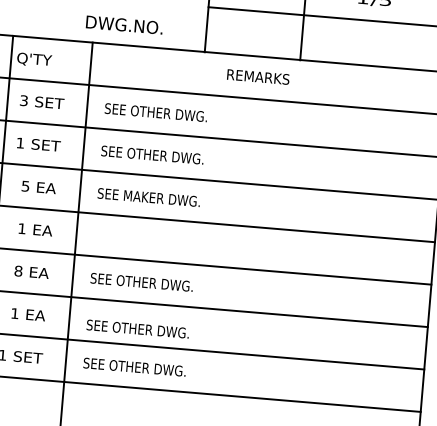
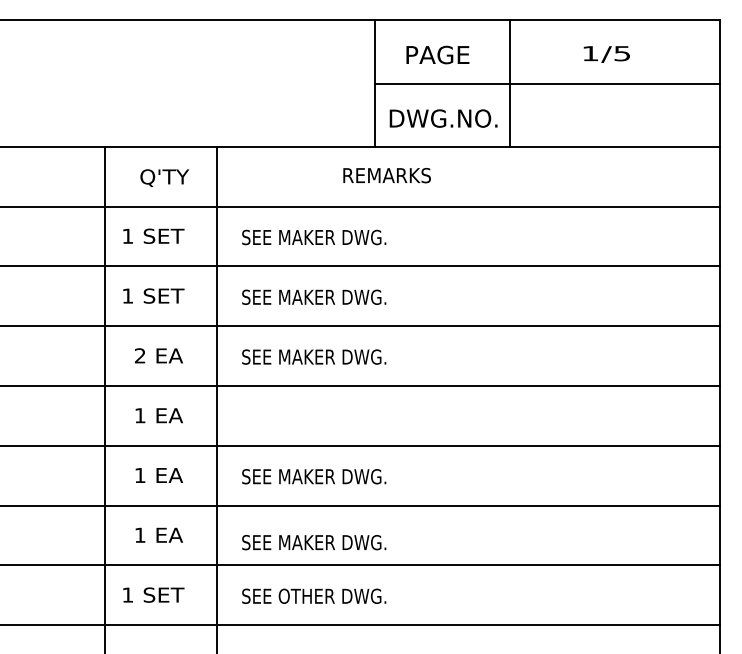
text: (124, 25) -> (443, 118), moved
text: (34, 59) -> (164, 177), moved
text: (257, 76) -> (386, 175), moved
text: (23, 100) -> (127, 235), 3 -> 1
text: (157, 112) -> (315, 237), SEE OTHER DWG. -> SEE MAKER DWG.
text: (153, 154) -> (315, 296), SEE OTHER DWG. -> SEE MAKER DWG.
text: (25, 186) -> (140, 355), 5 -> 2
text: (18, 271) -> (139, 475), 8 -> 1
text: (142, 282) -> (315, 476), SEE OTHER DWG. -> SEE MAKER DWG.
text: (138, 329) -> (315, 542), SEE OTHER DWG. -> SEE MAKER DWG.

